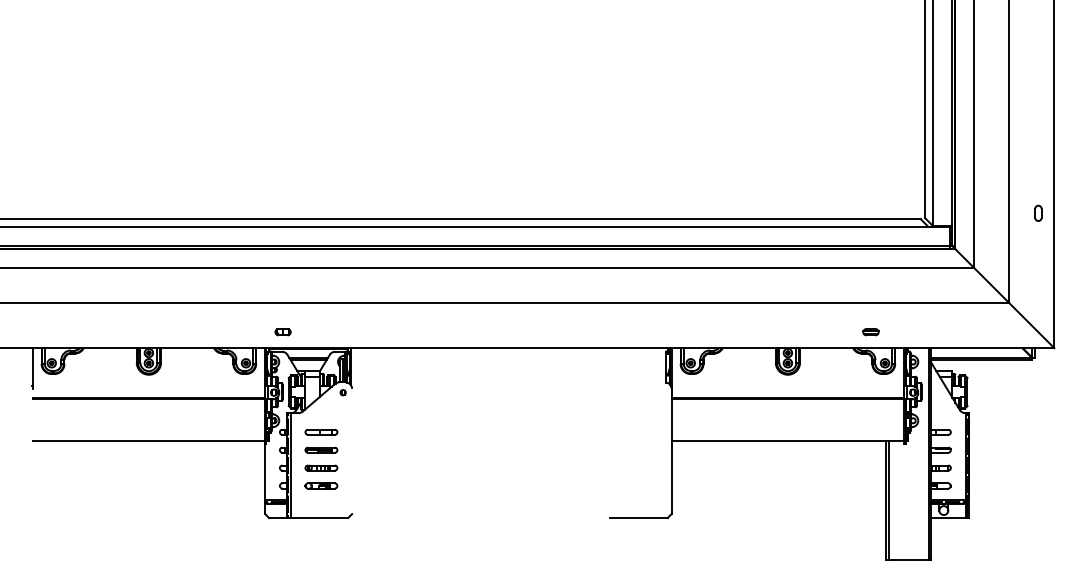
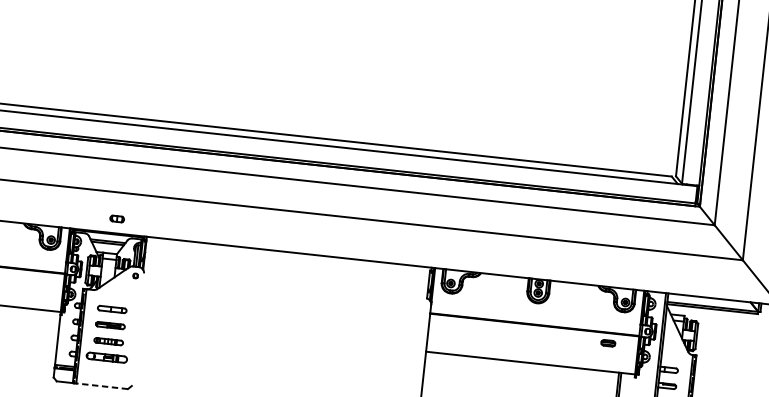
part: (282, 332) -> (116, 219), moved
part: (870, 332) -> (607, 343), moved
part: (321, 485) -> (107, 357), size x1.4
line: (319, 517) -> (102, 385), solid -> dashed

